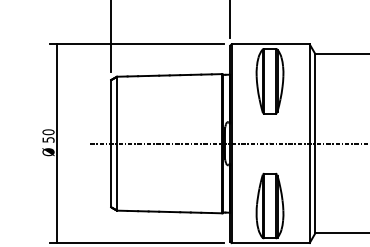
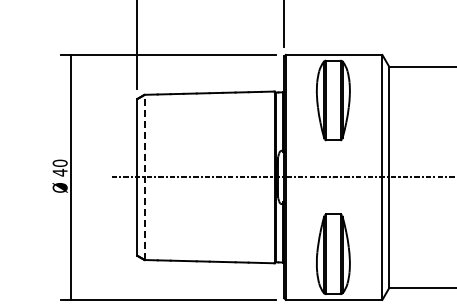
text: (47, 139) -> (59, 172), 50 -> 40
line: (116, 143) -> (144, 177), solid -> dashed

